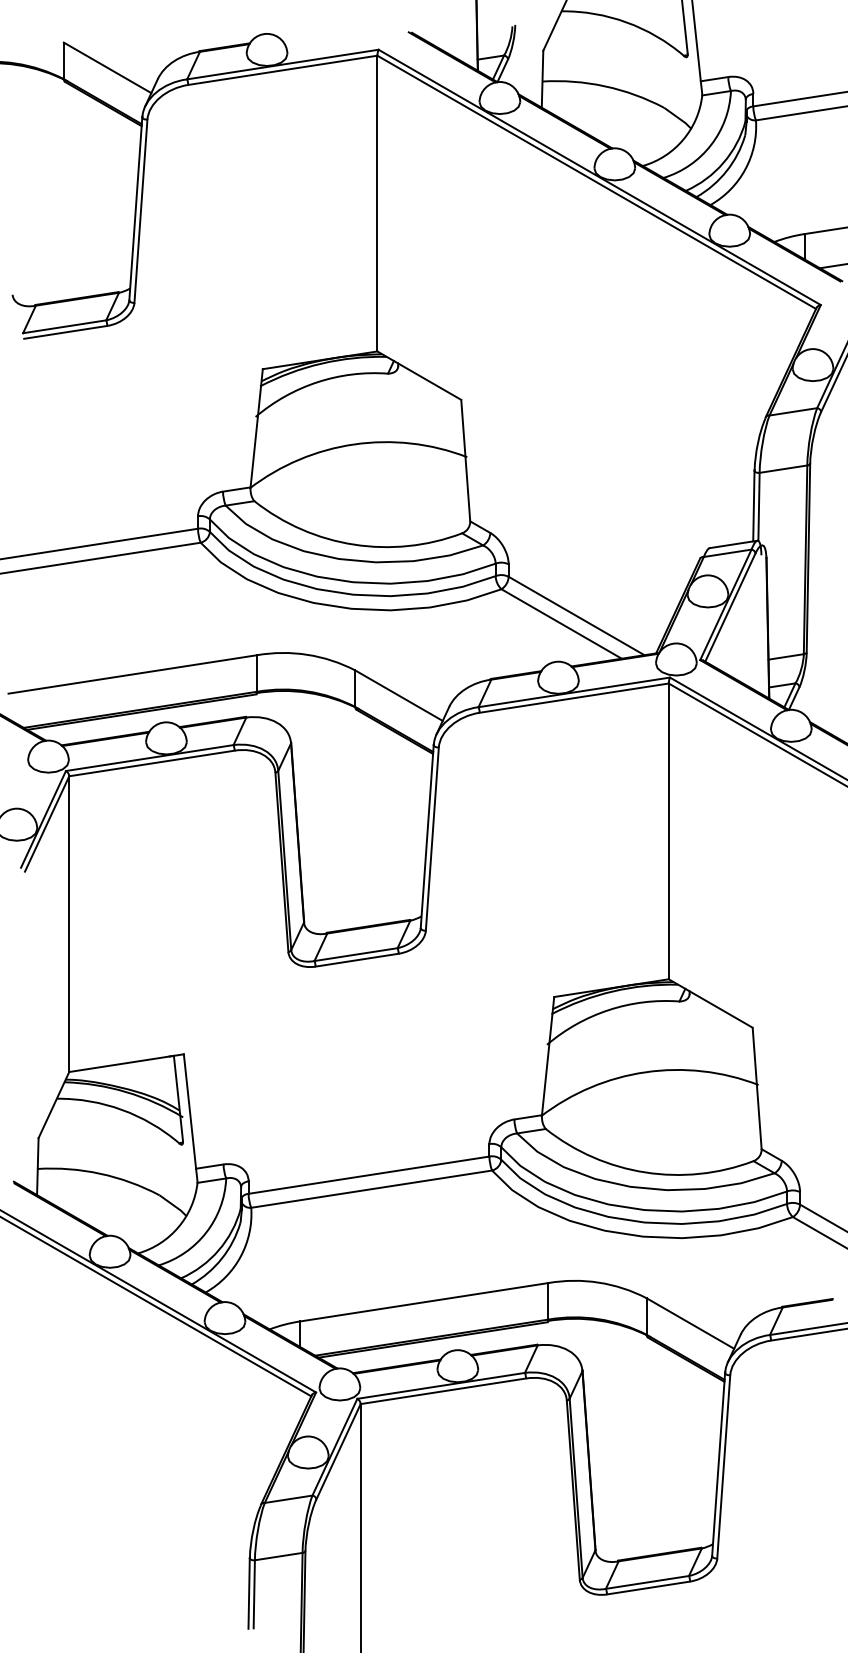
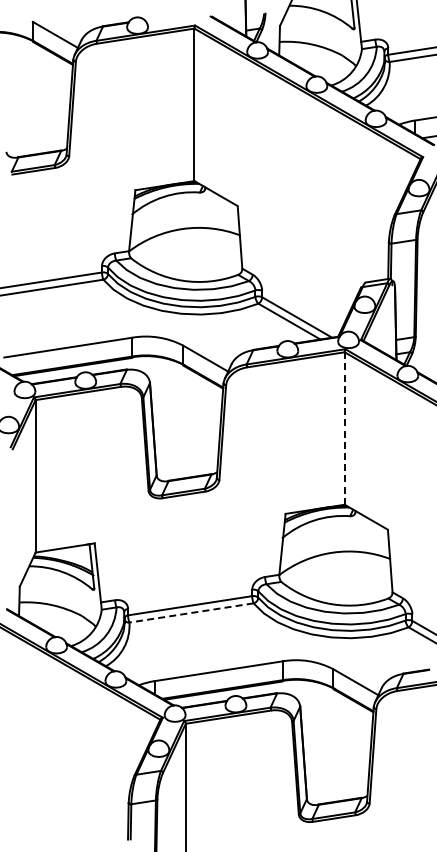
line: (668, 831) -> (344, 428), solid -> dashed
line: (371, 1188) -> (191, 612), solid -> dashed

